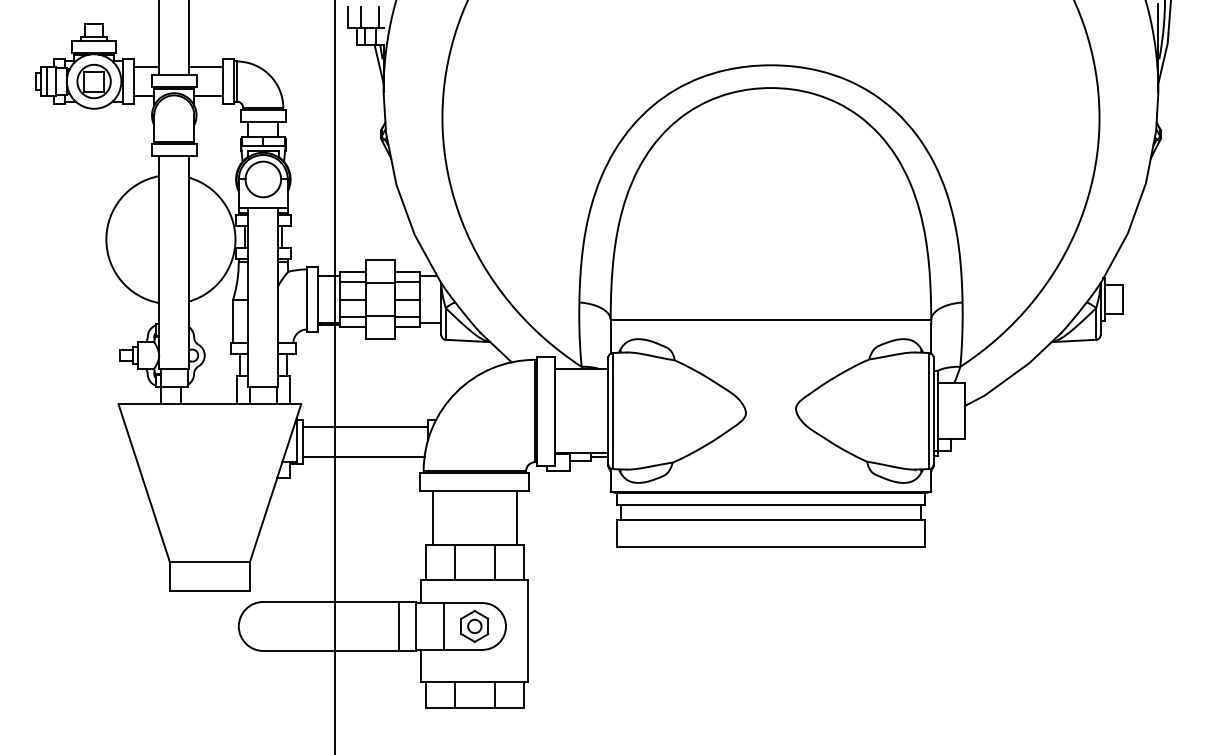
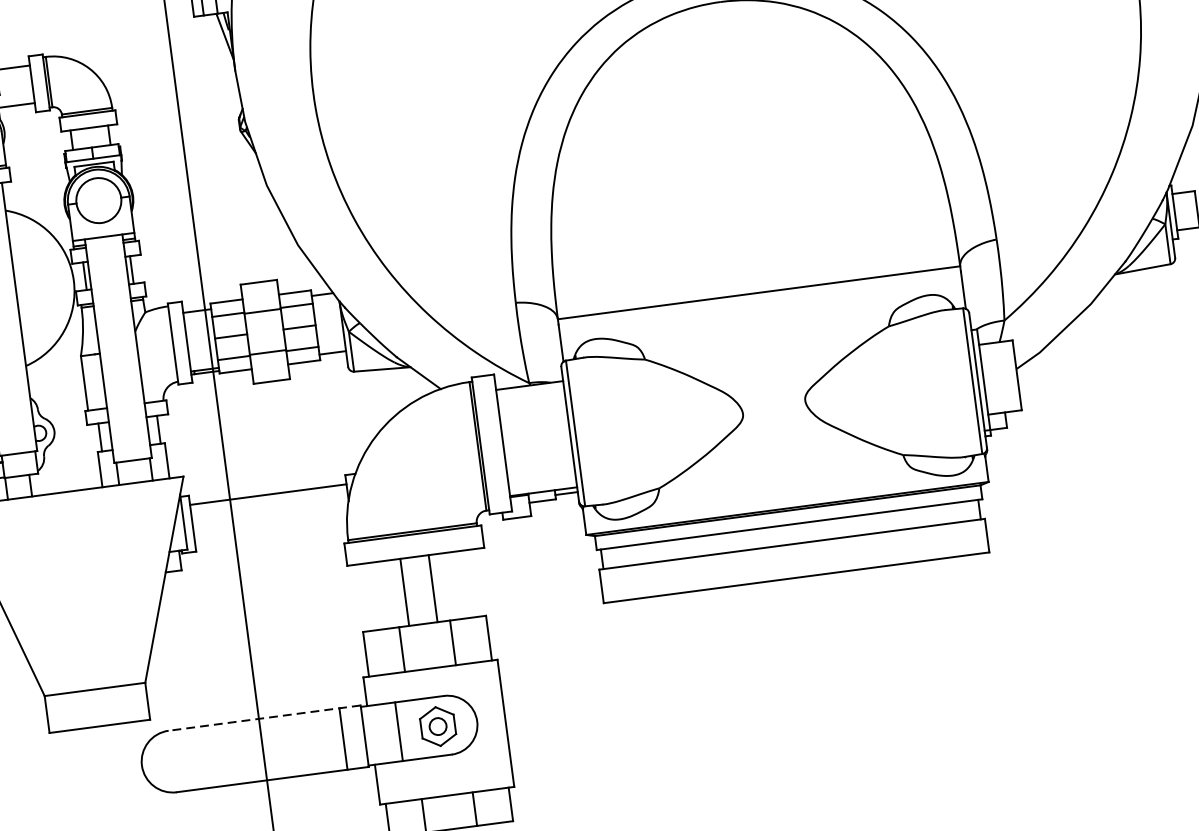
line: (363, 457) -> (270, 532), removed
line: (432, 517) -> (404, 591), moved
line: (517, 517) -> (433, 588), moved
line: (339, 601) -> (264, 717), solid -> dashed

